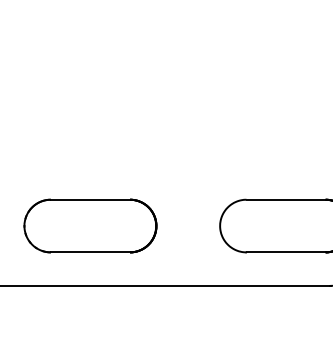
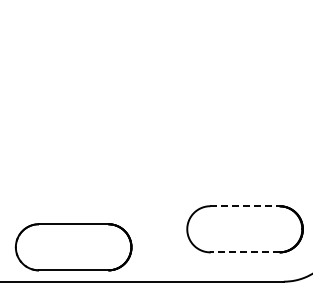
line: (286, 200) -> (245, 206), solid -> dashed
part: (90, 226) -> (73, 247), moved
line: (286, 252) -> (245, 252), solid -> dashed

